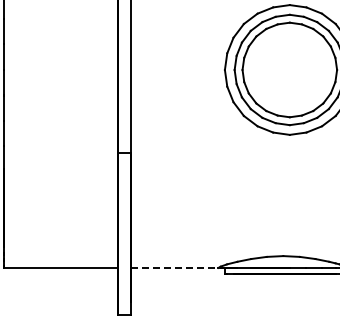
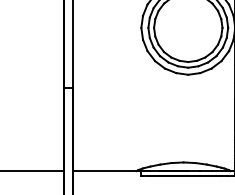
line: (174, 267) -> (104, 170), dashed -> solid

